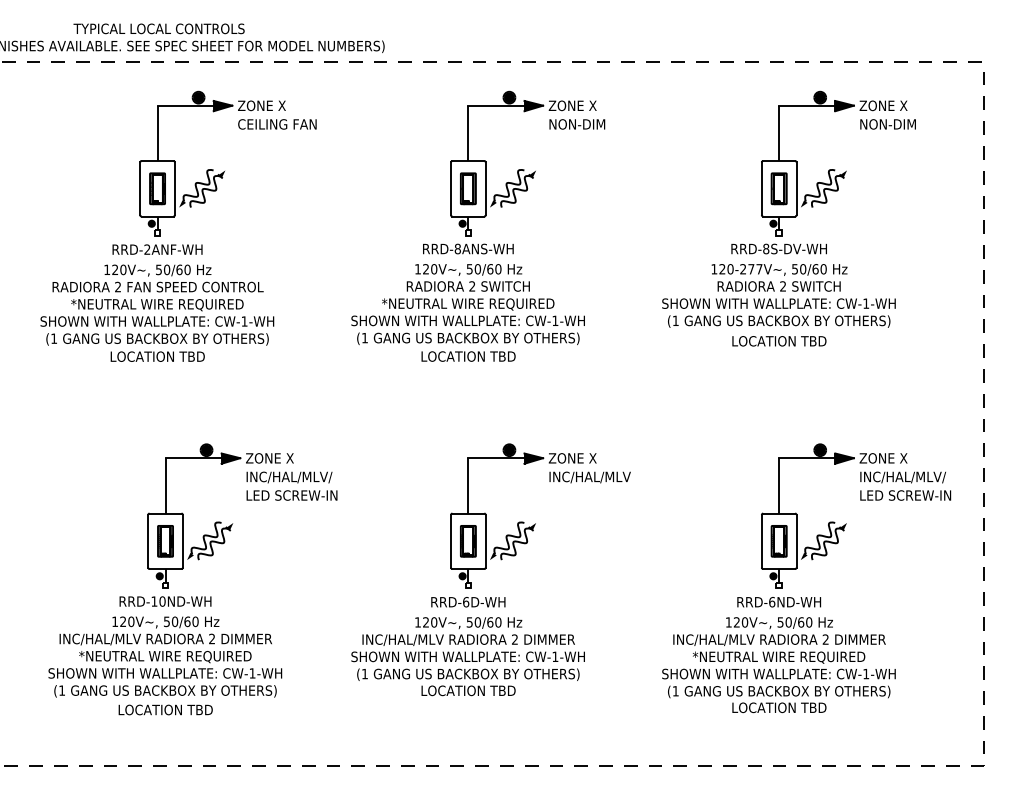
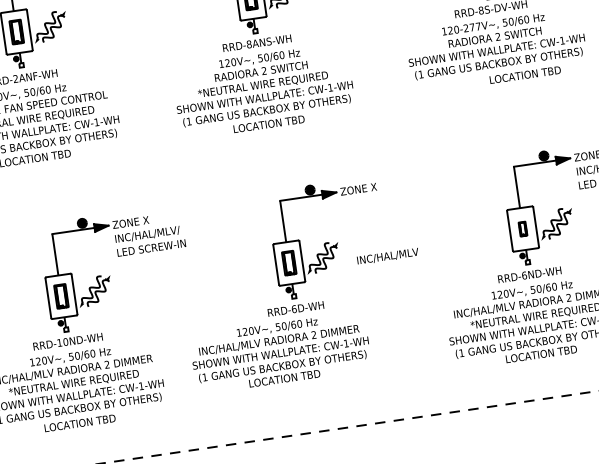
text: (779, 341) -> (525, 75), moved
text: (589, 477) -> (387, 256), moved
part: (778, 541) -> (522, 229), size x0.6
text: (467, 656) -> (280, 352), moved

